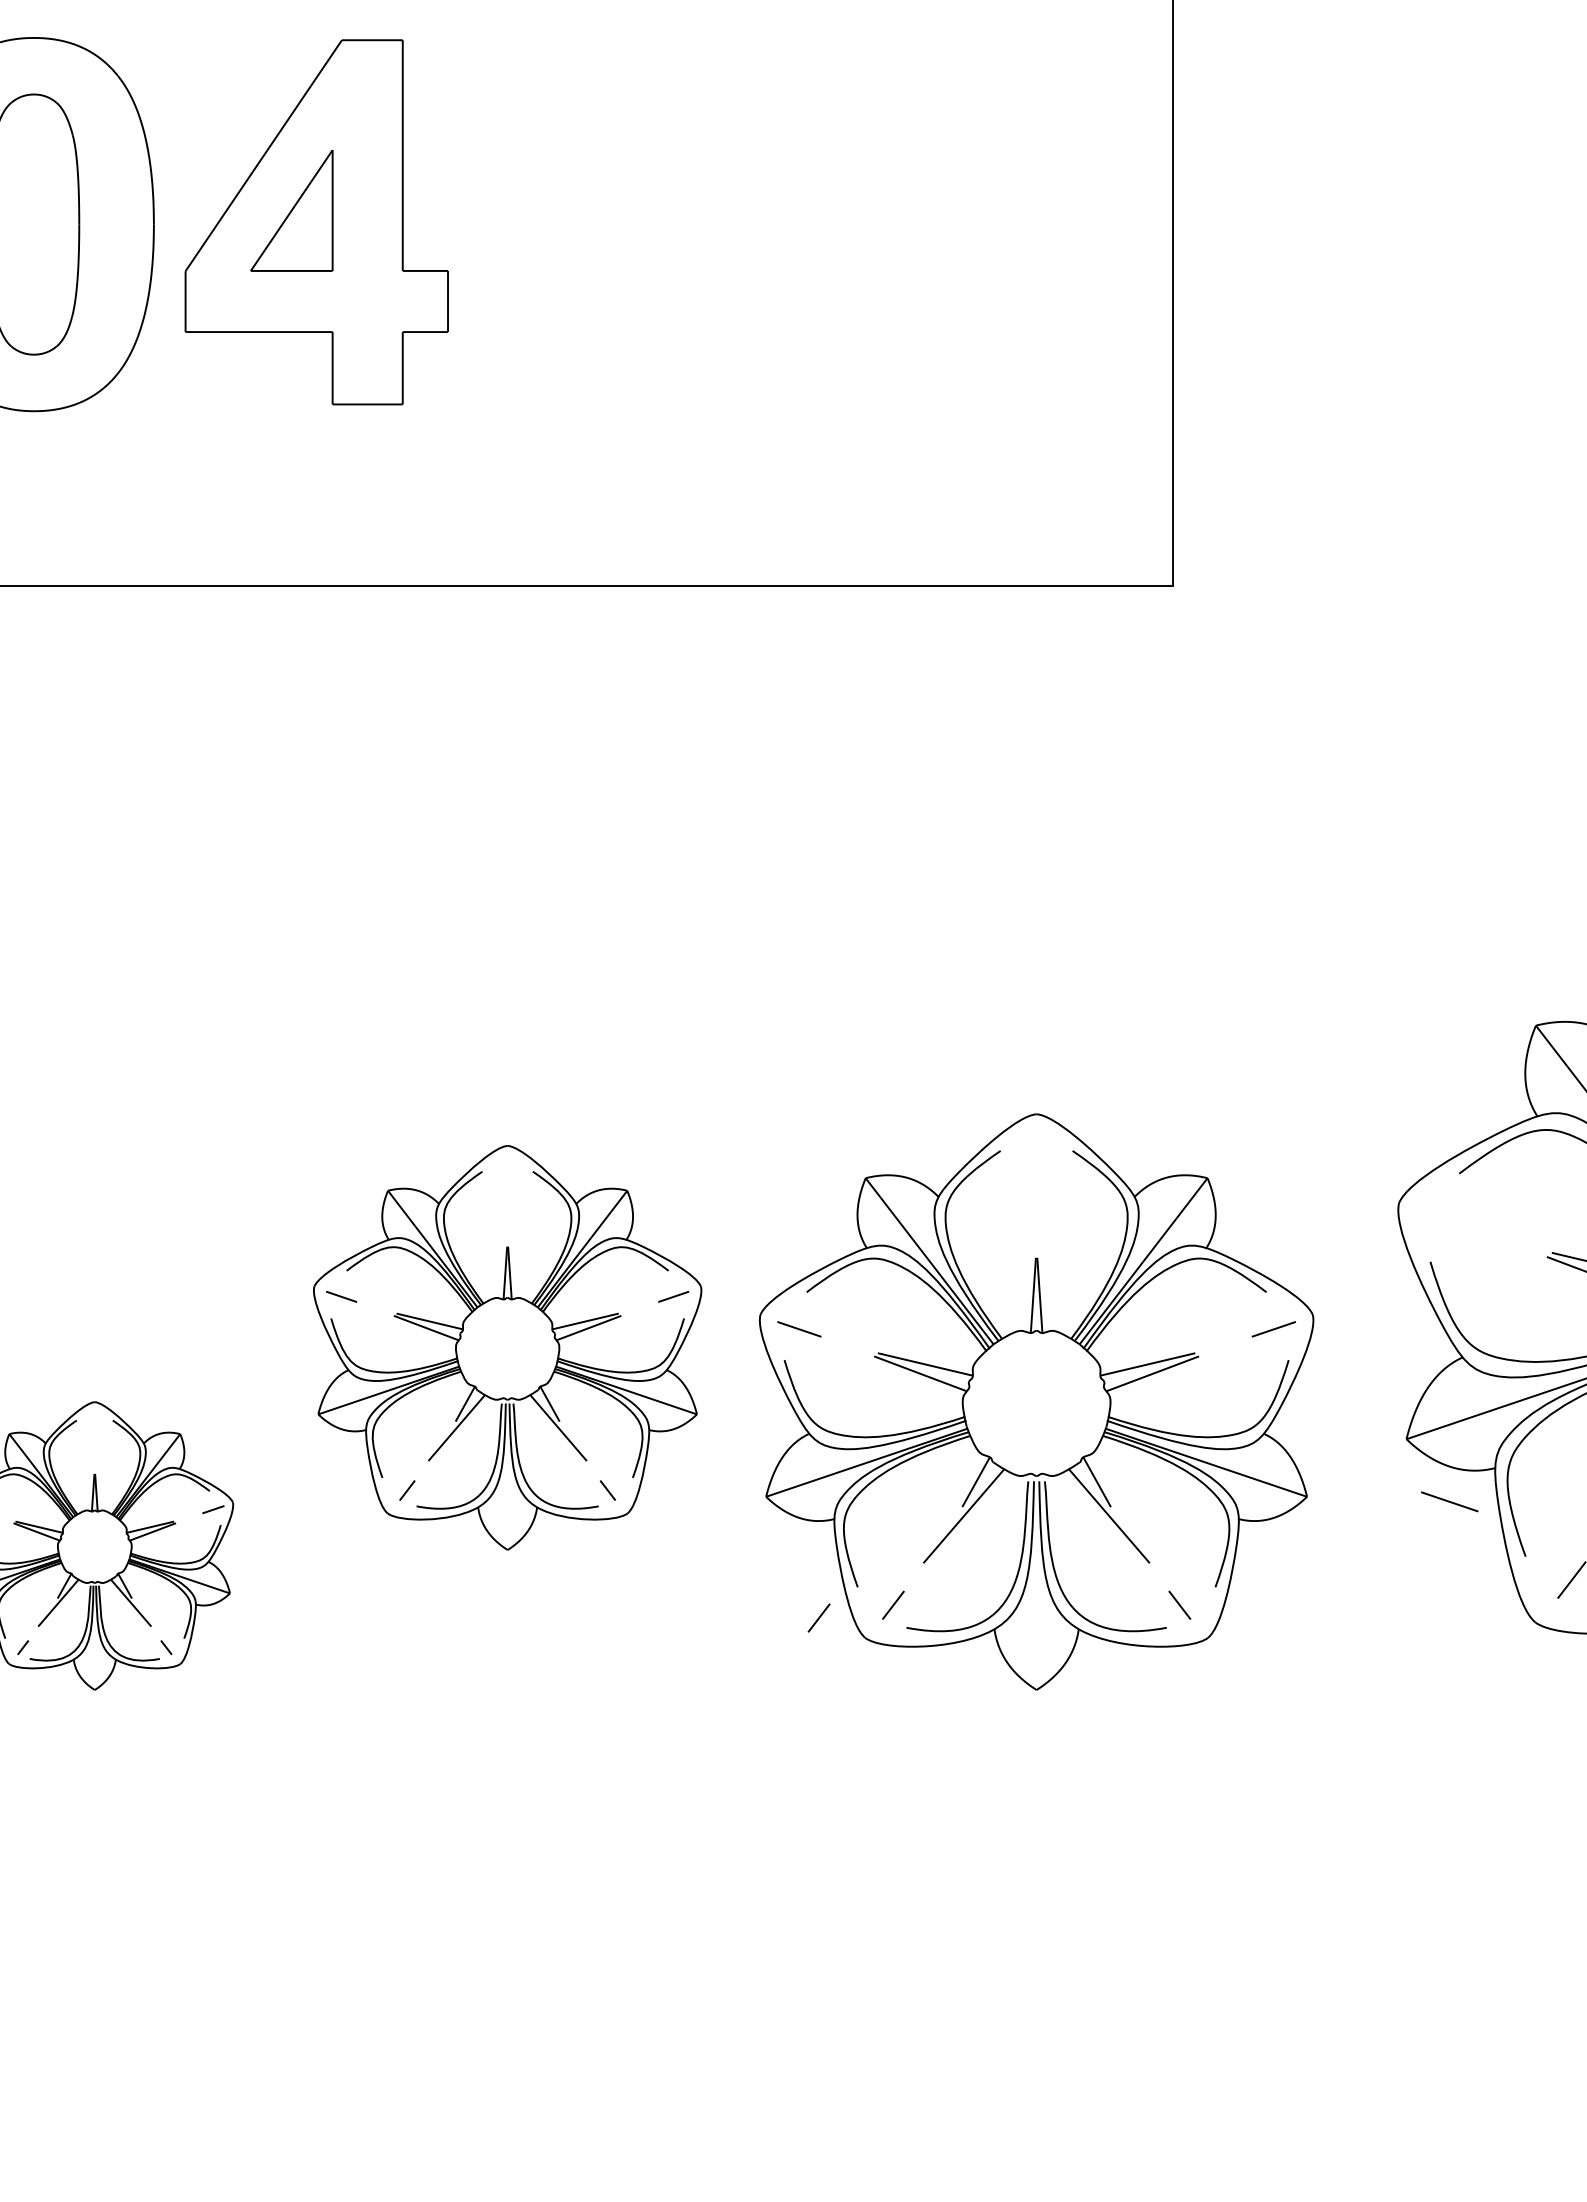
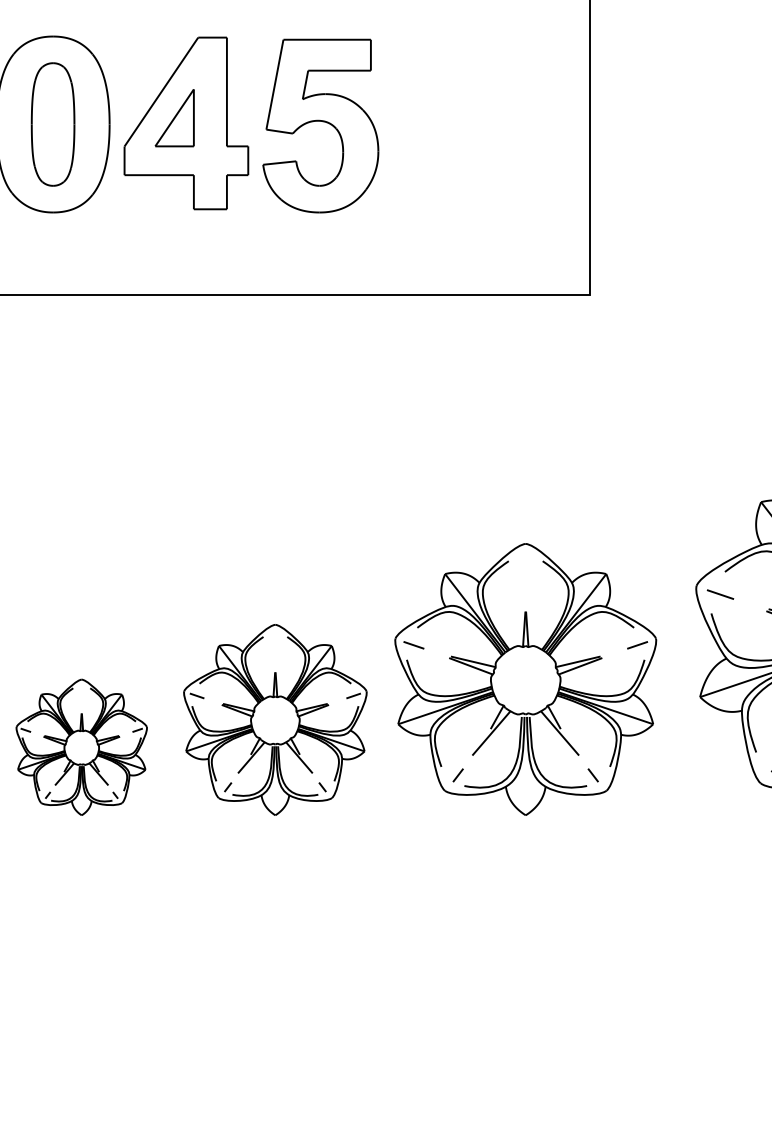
part: (601, 226) -> (320, 125), added
part: (507, 1346) -> (275, 719), moved
line: (1449, 1501) -> (720, 594), moved
line: (817, 1618) -> (422, 781), removed

